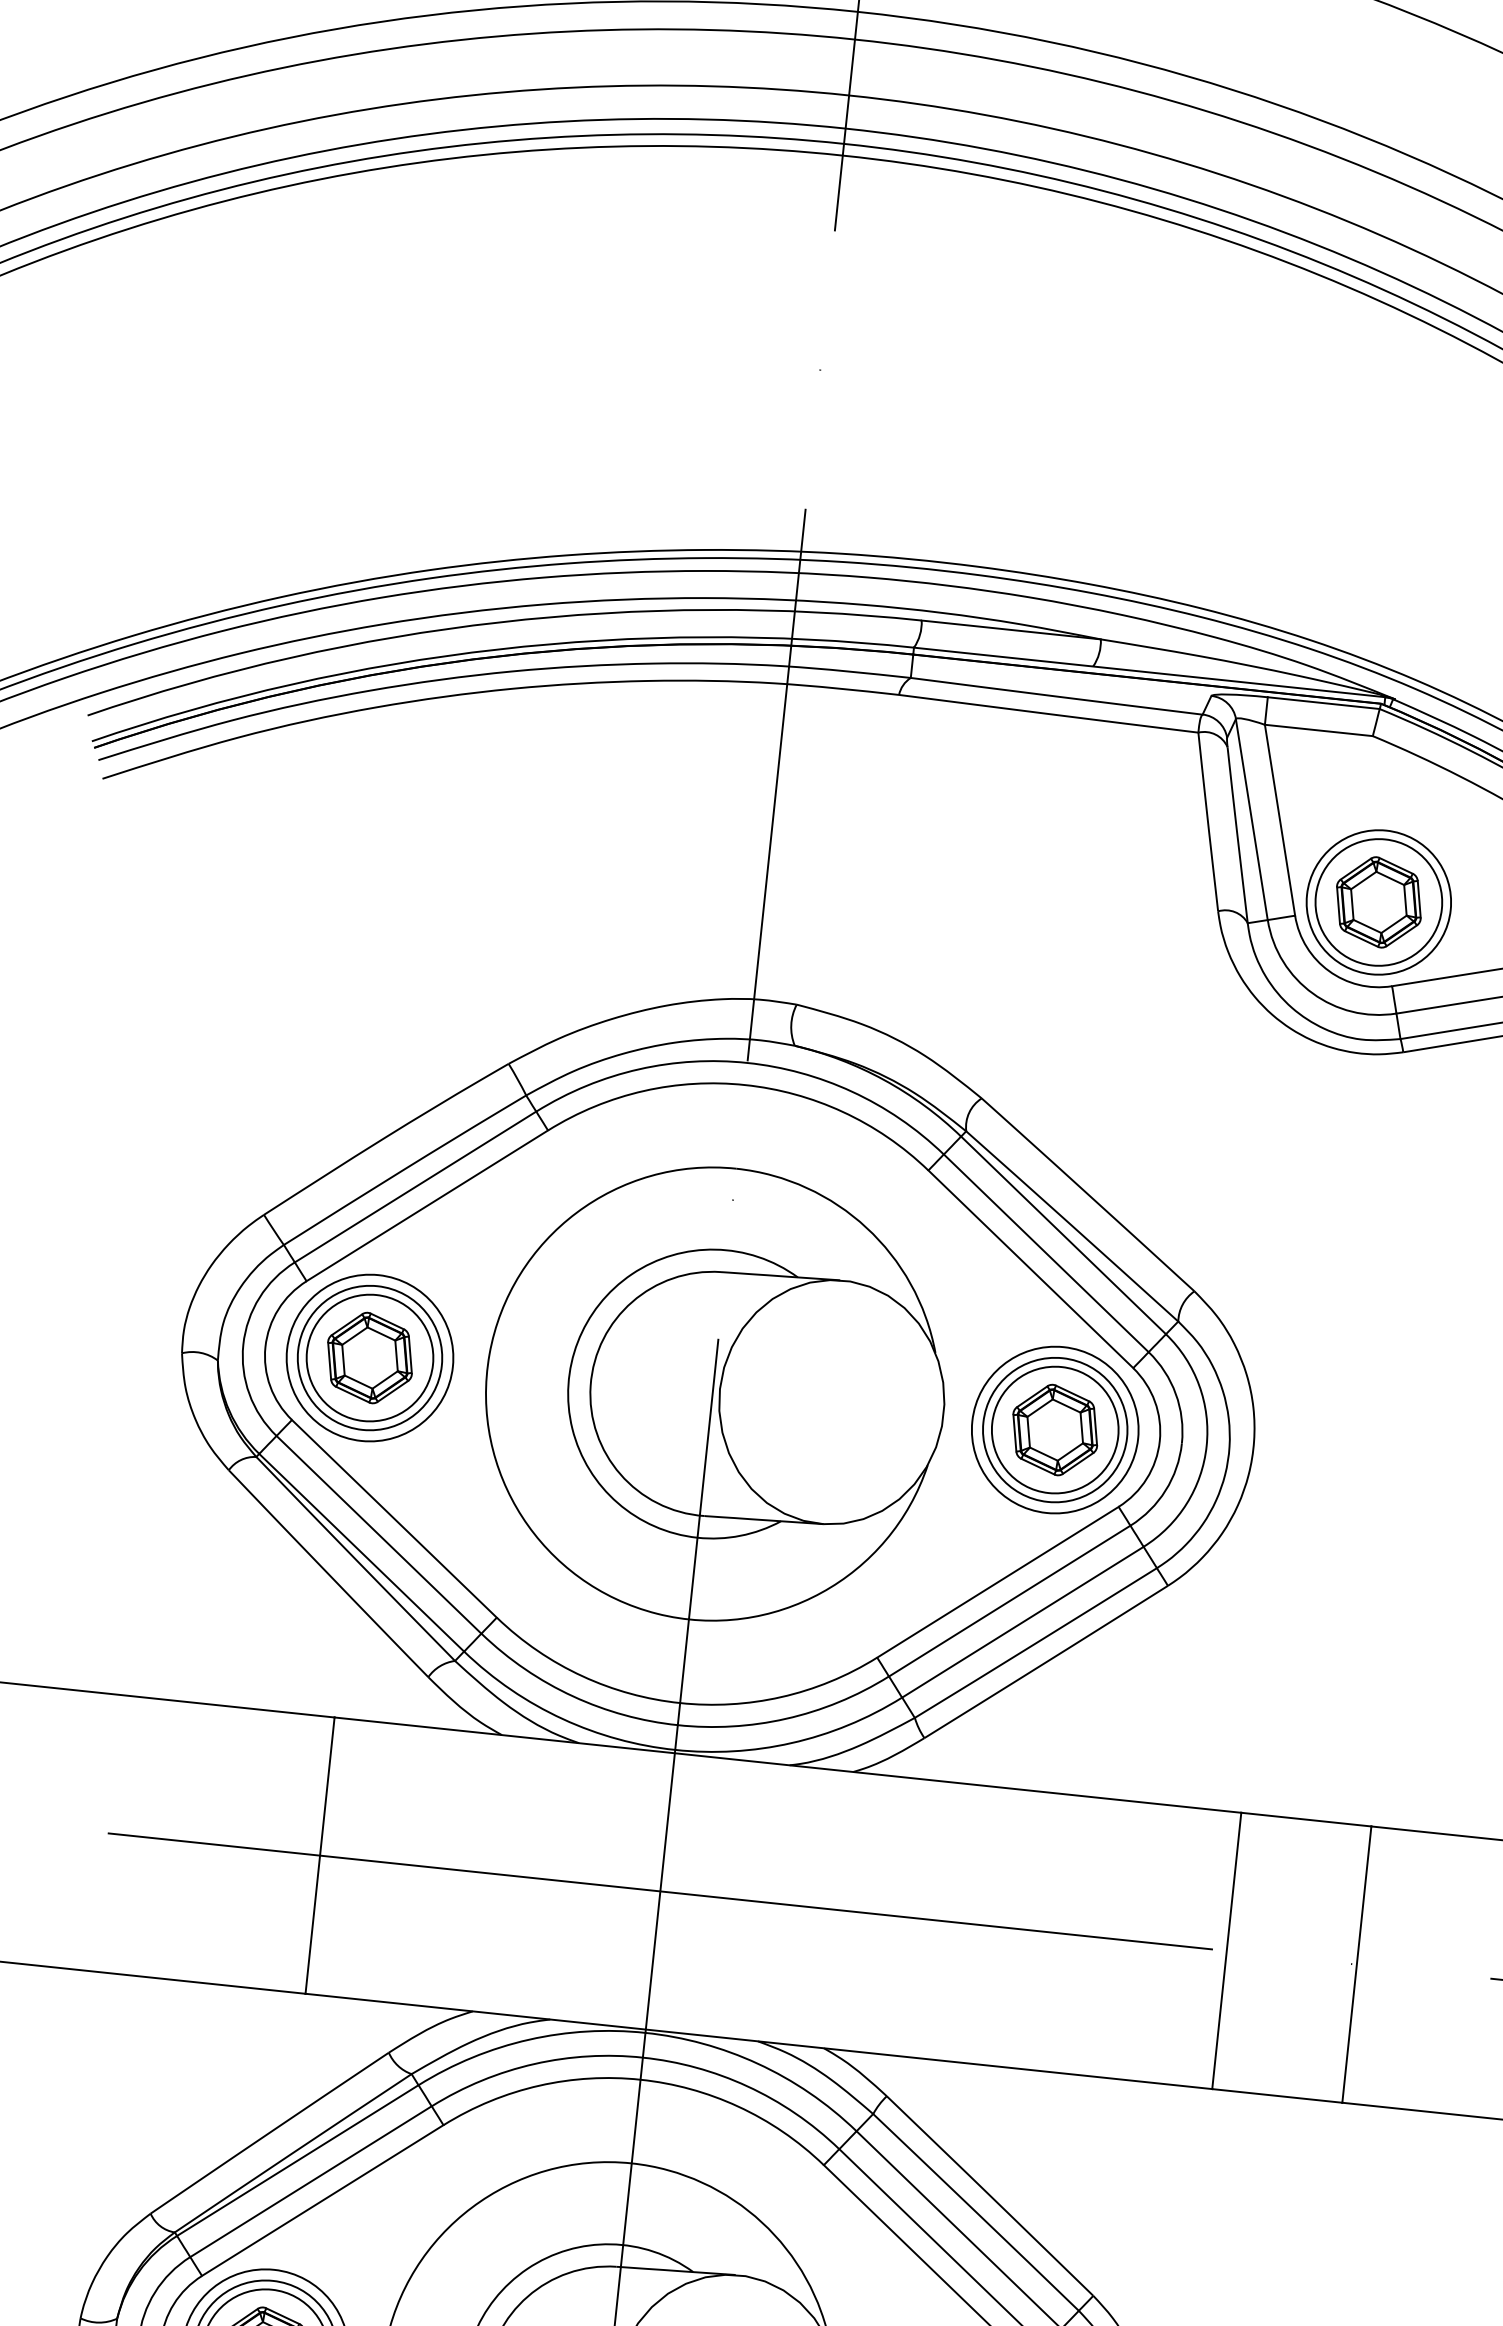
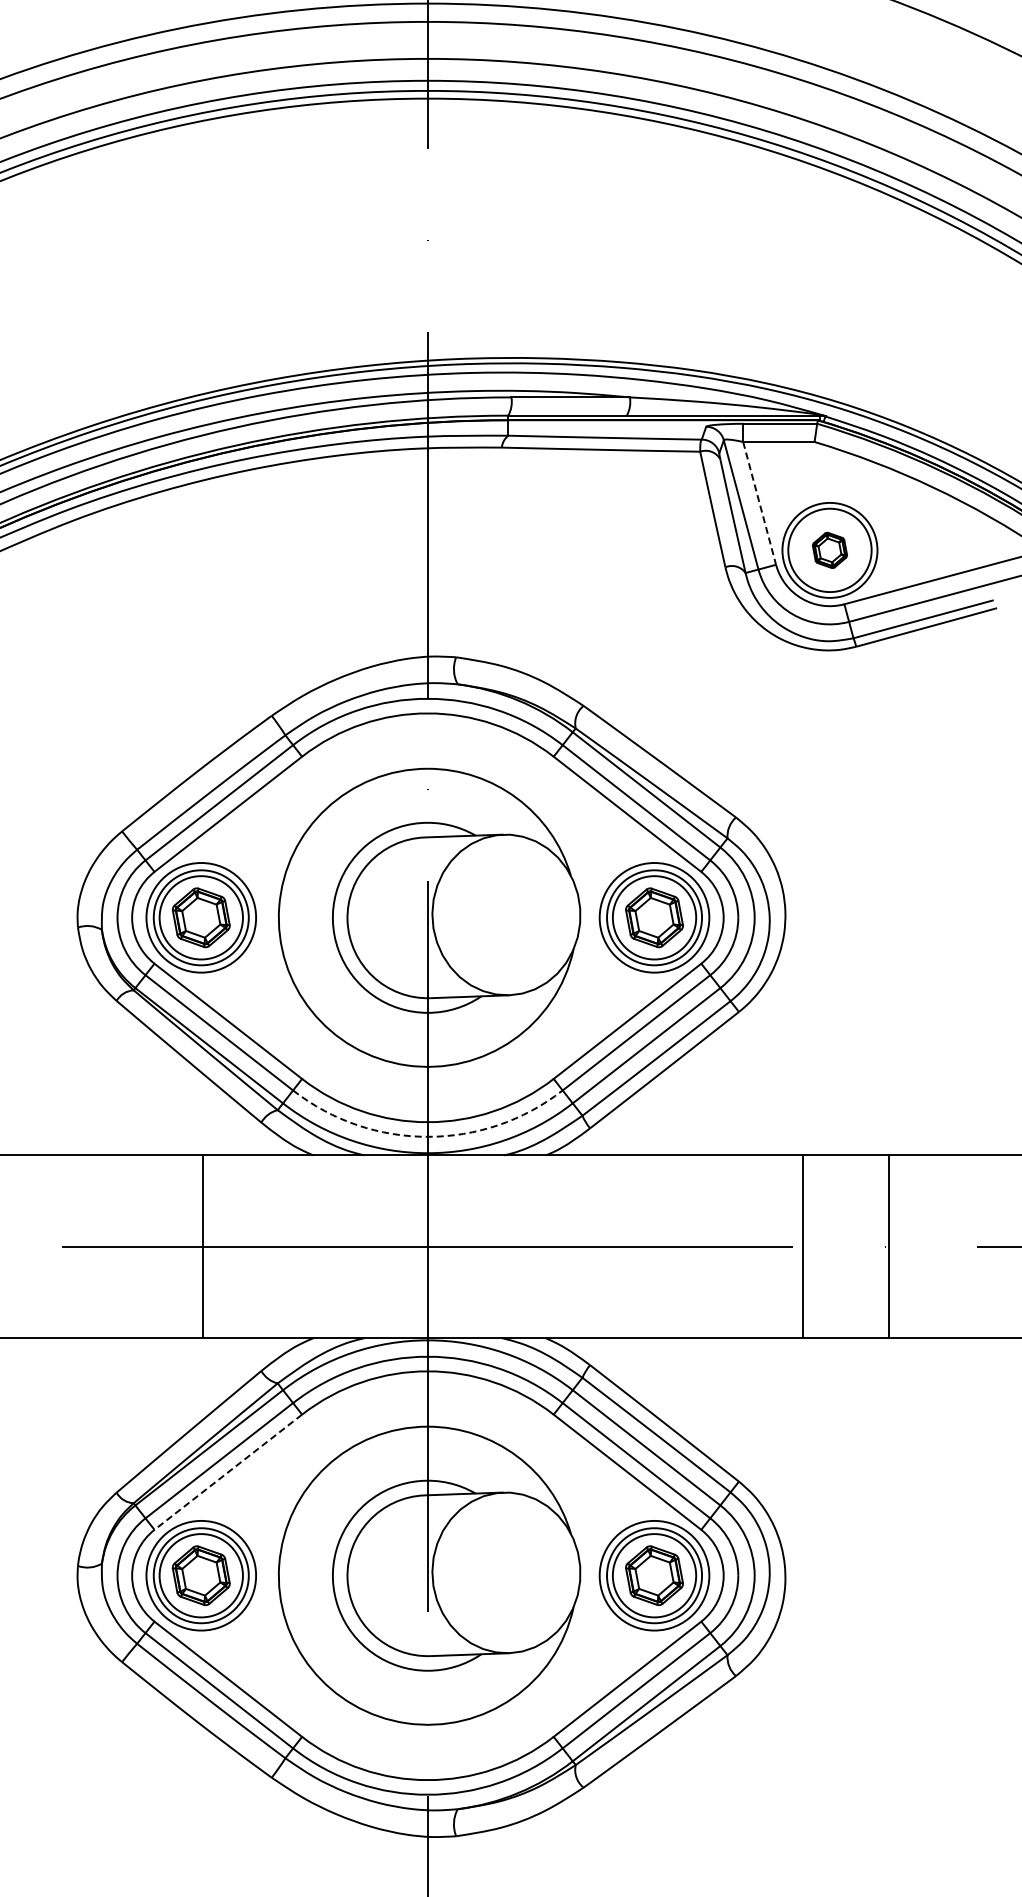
line: (1279, 820) -> (759, 503), solid -> dashed
part: (1378, 902) -> (829, 550), size x0.6
arc: (677, 1724) -> (427, 1136), solid -> dashed
line: (323, 2200) -> (228, 1472), solid -> dashed

